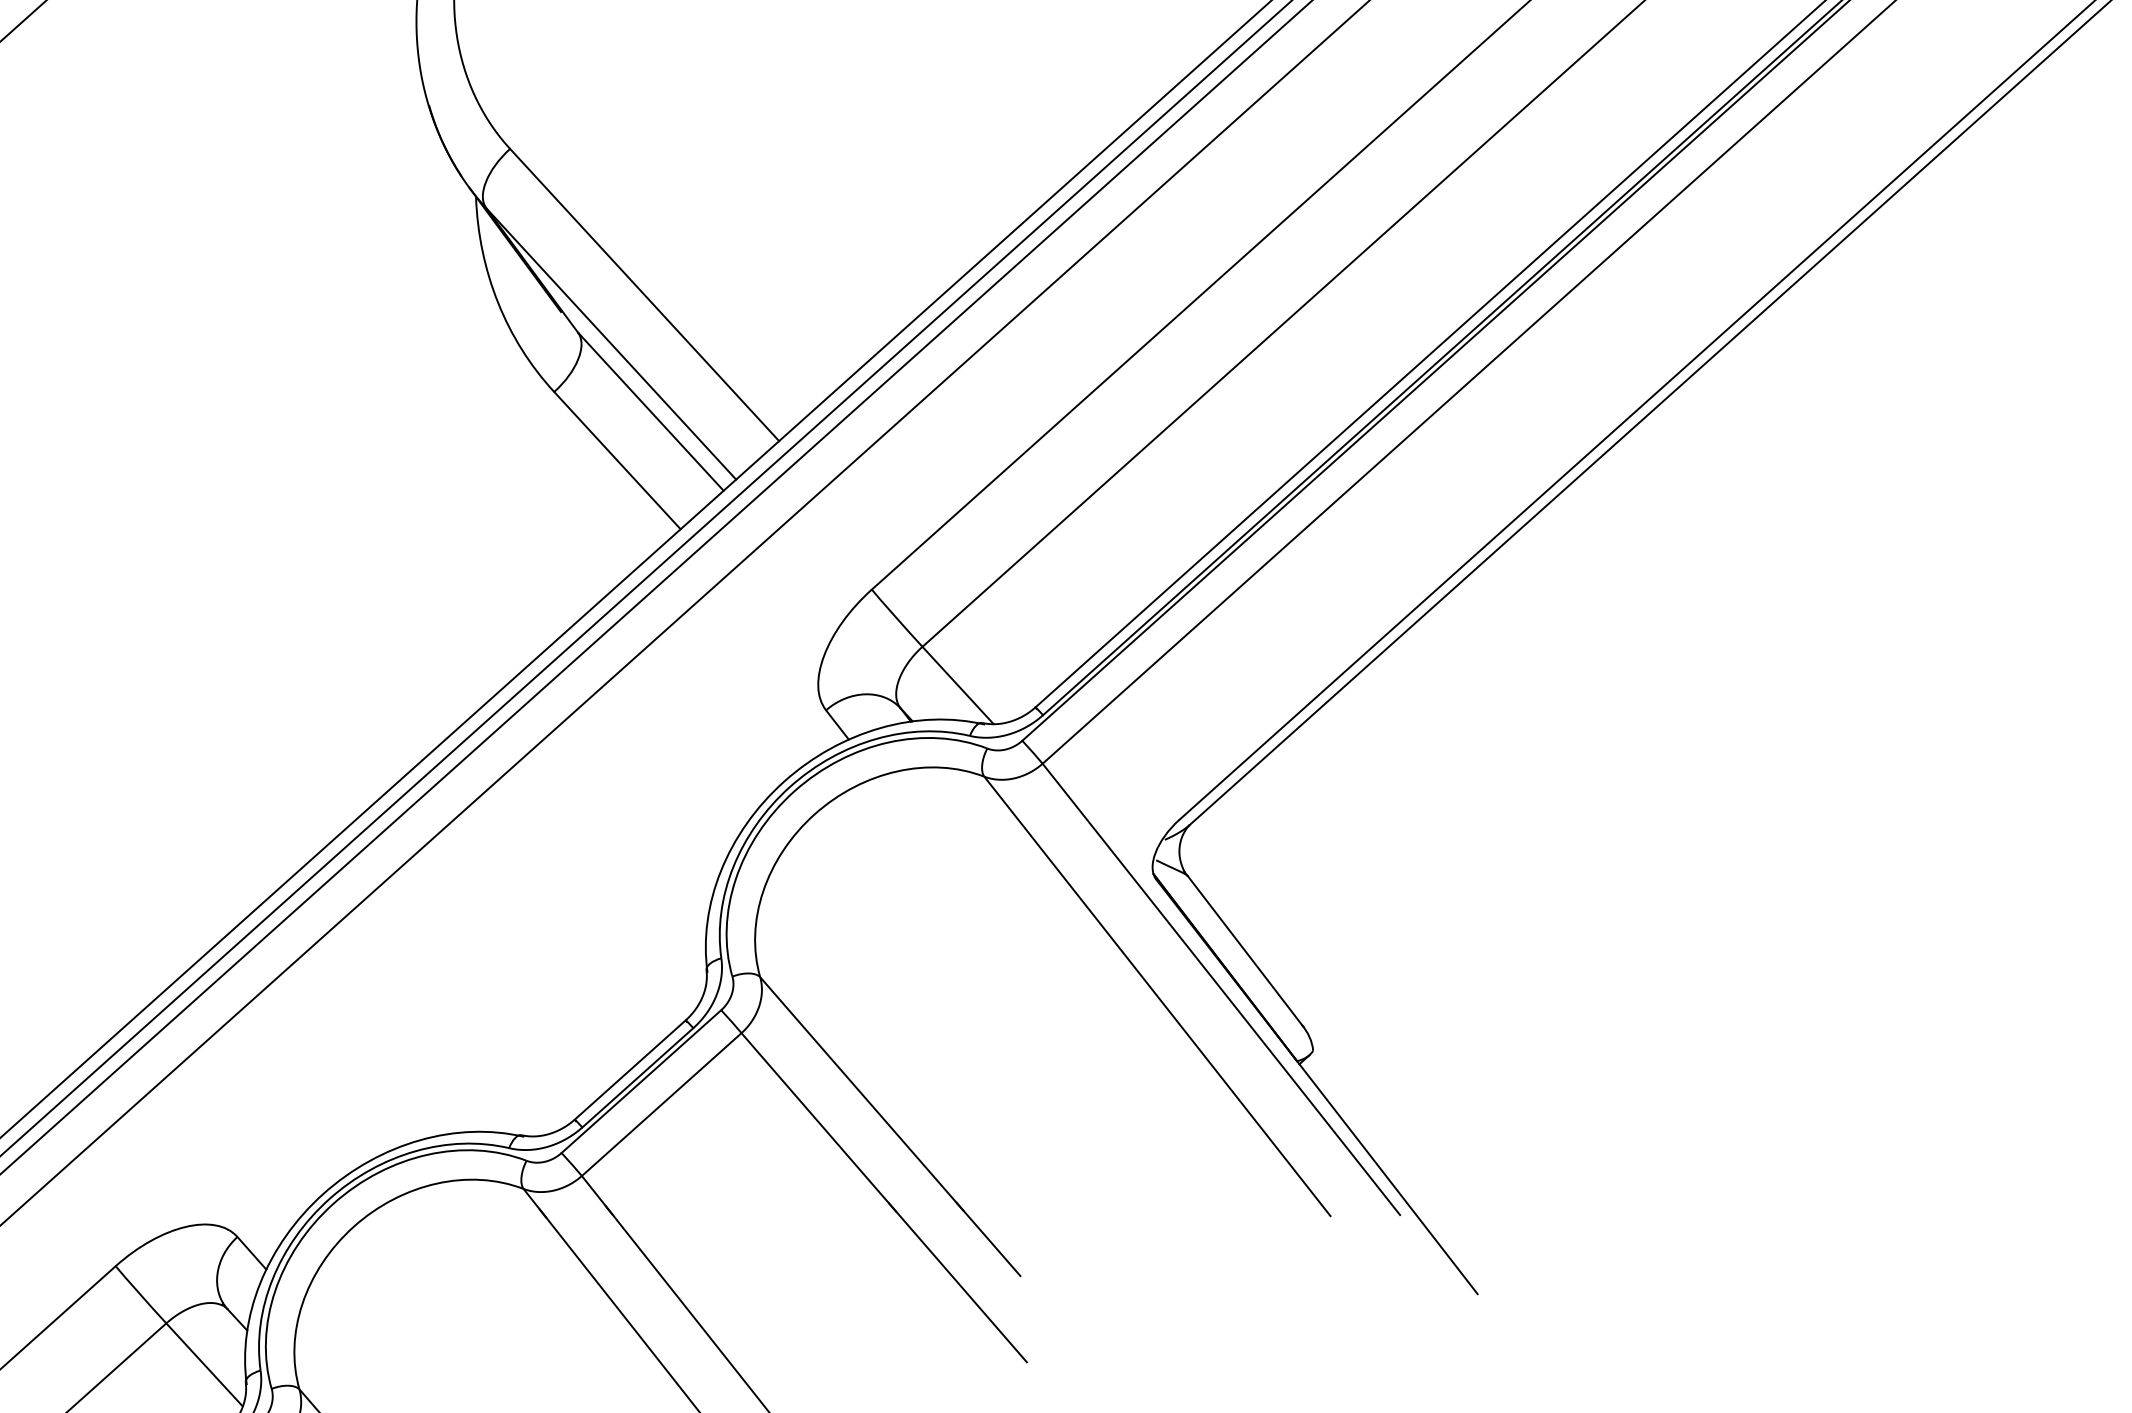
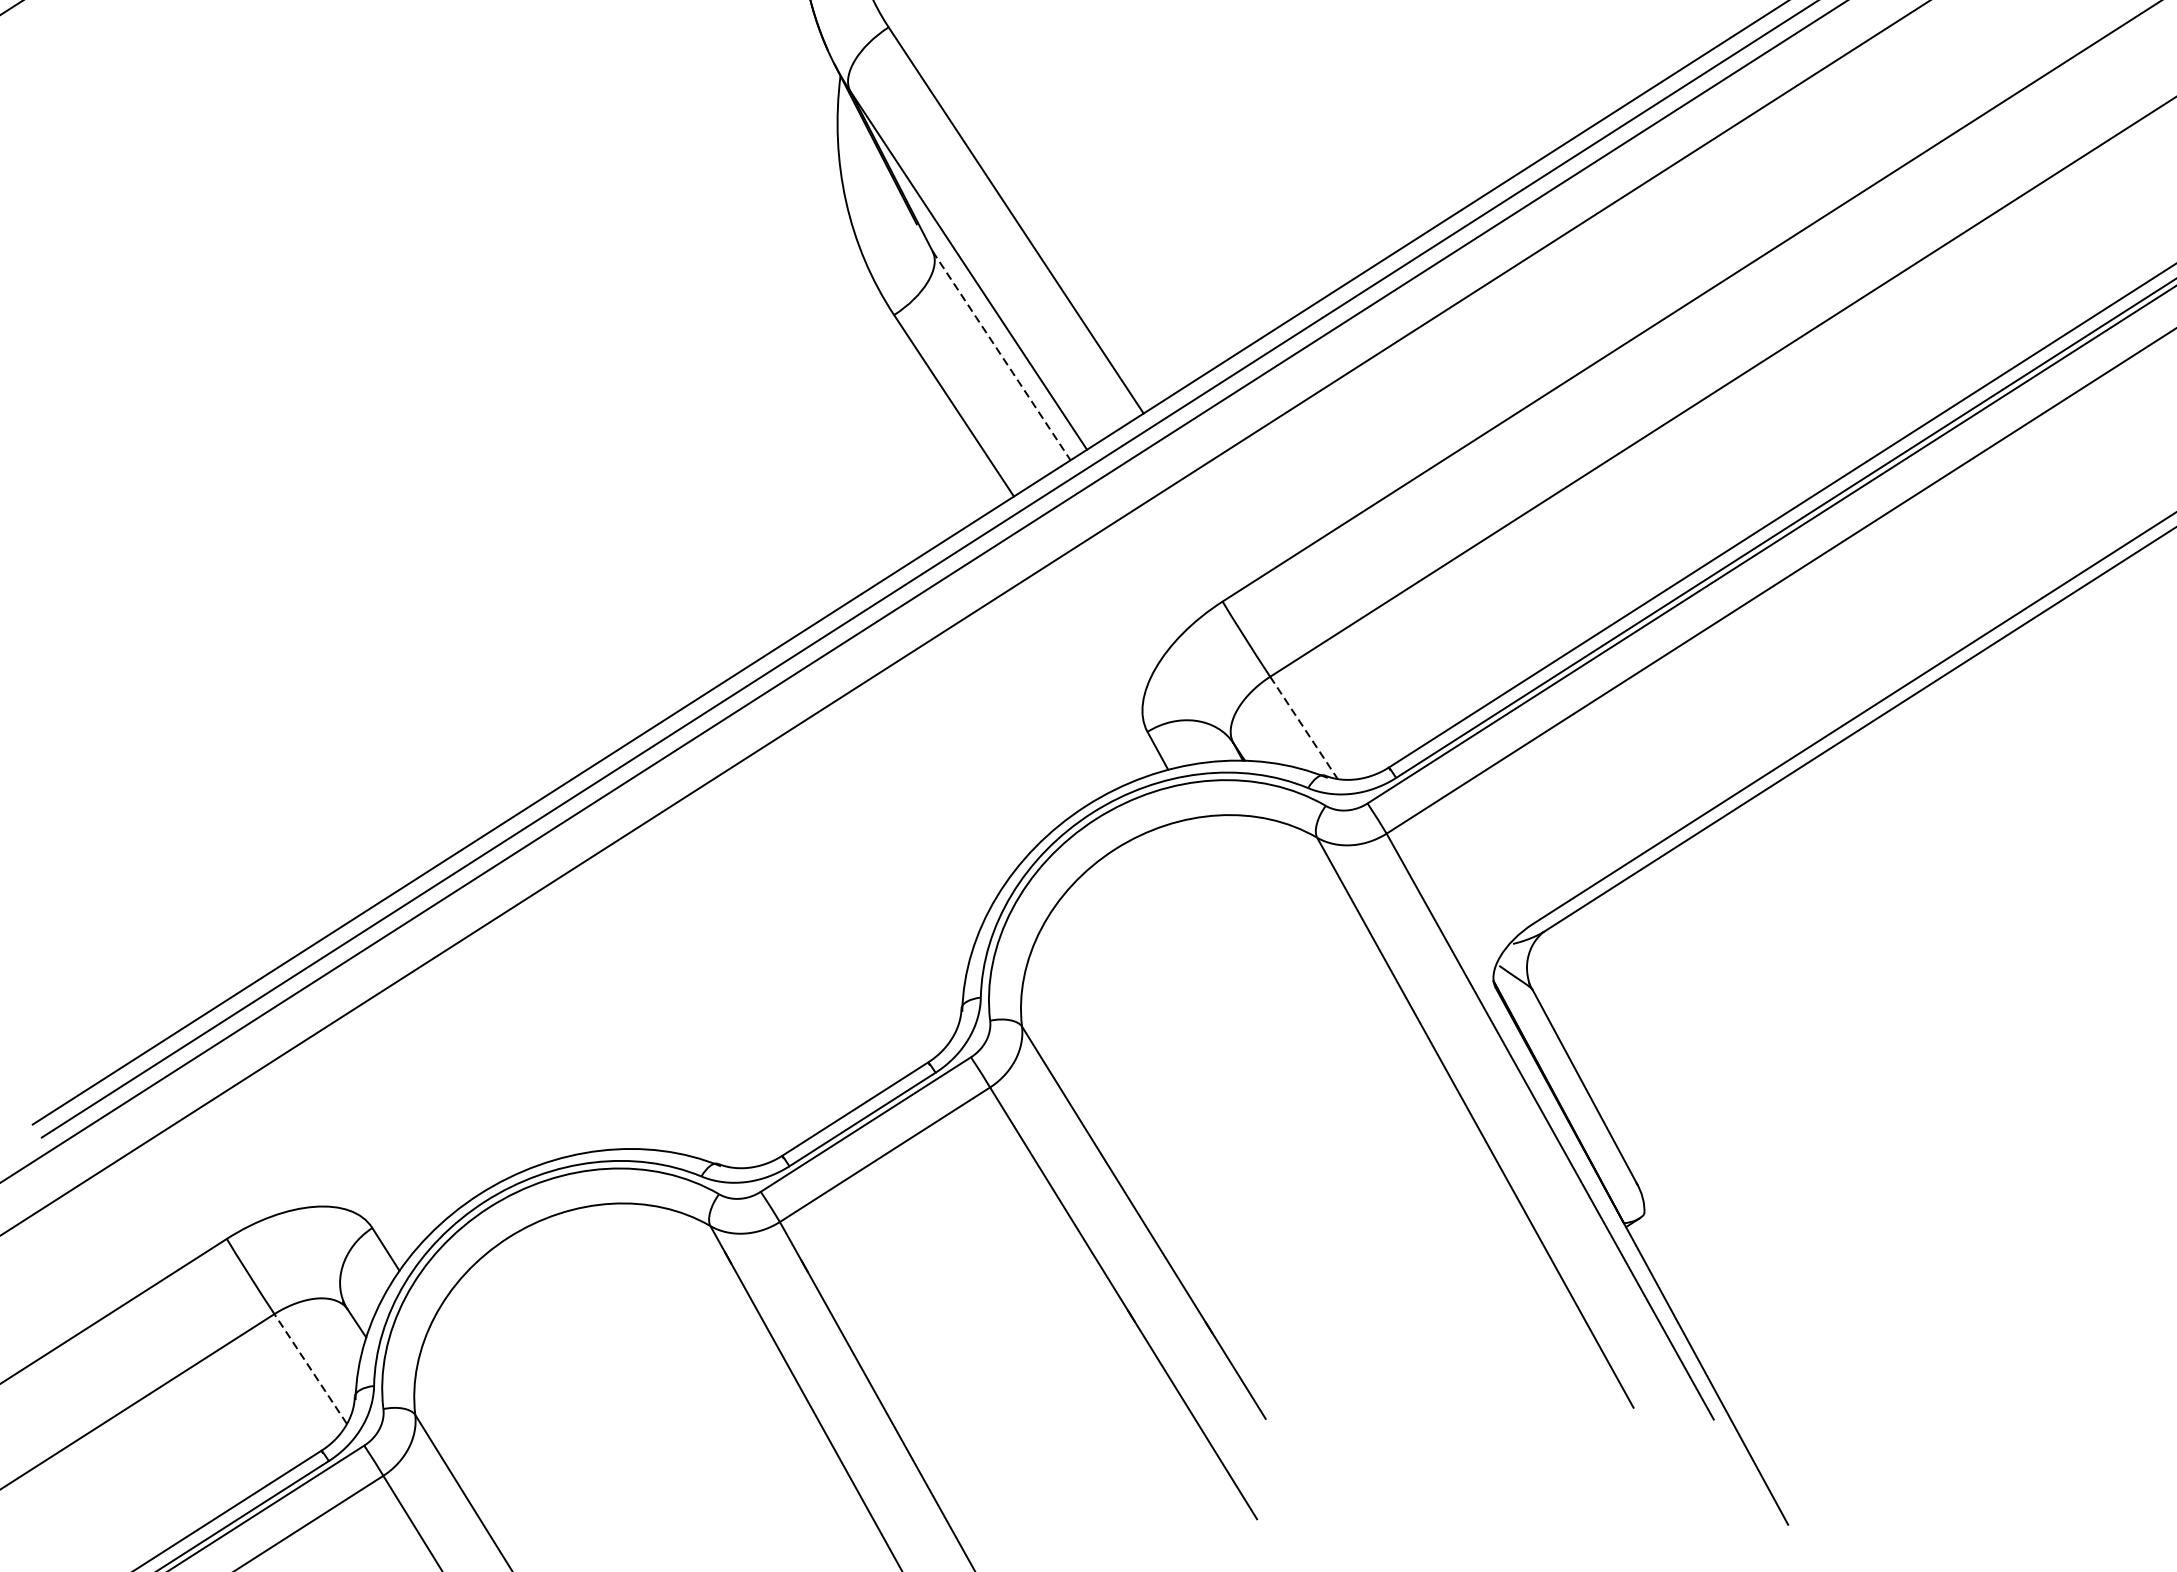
line: (651, 412) -> (1002, 356), solid -> dashed
line: (958, 685) -> (1304, 728), solid -> dashed
line: (204, 1364) -> (310, 1368), solid -> dashed

